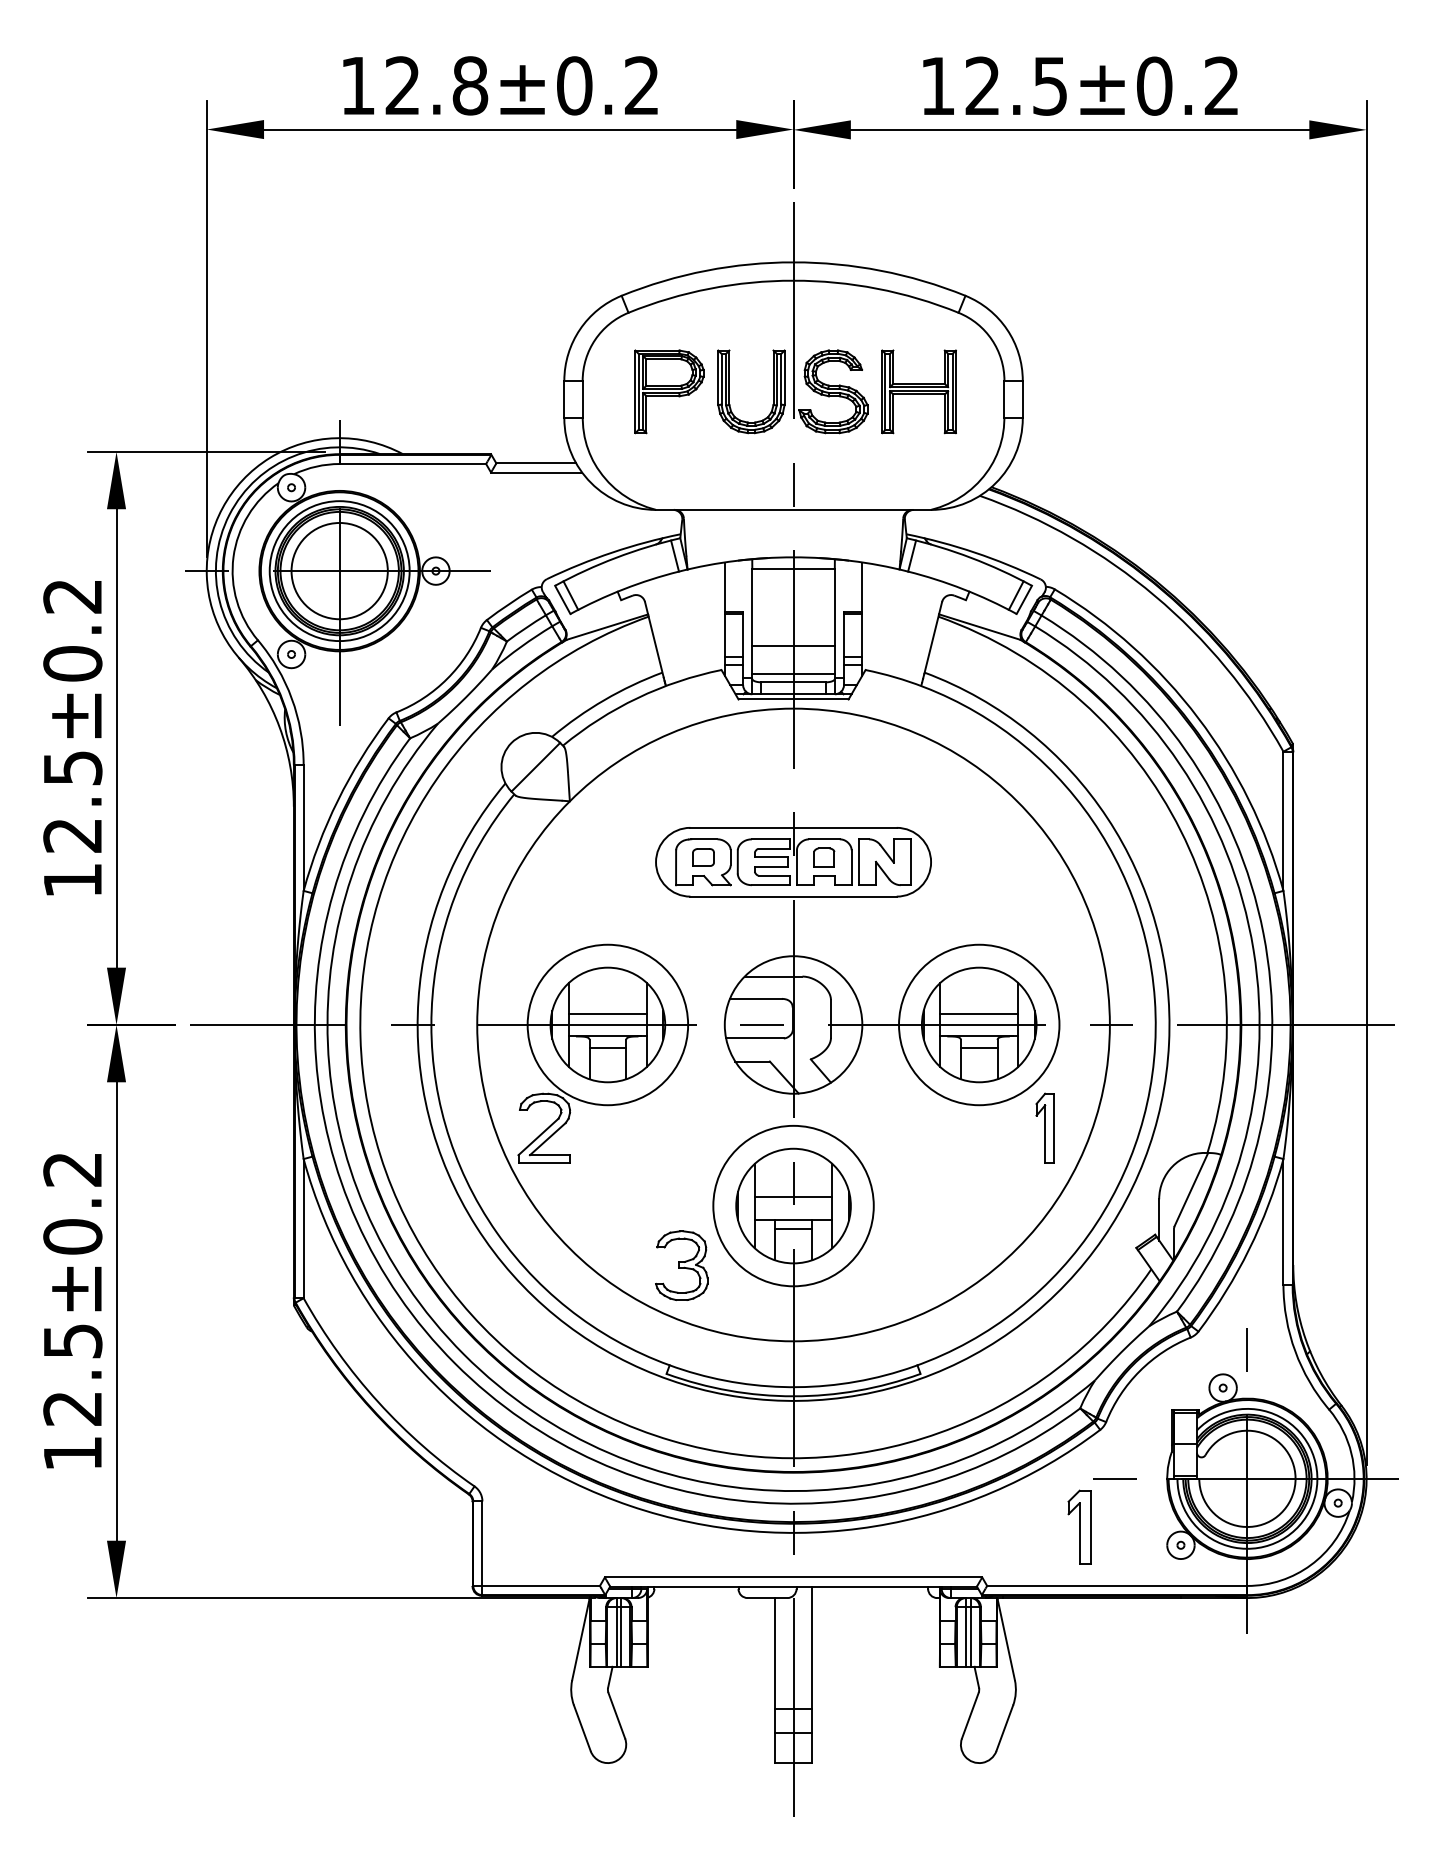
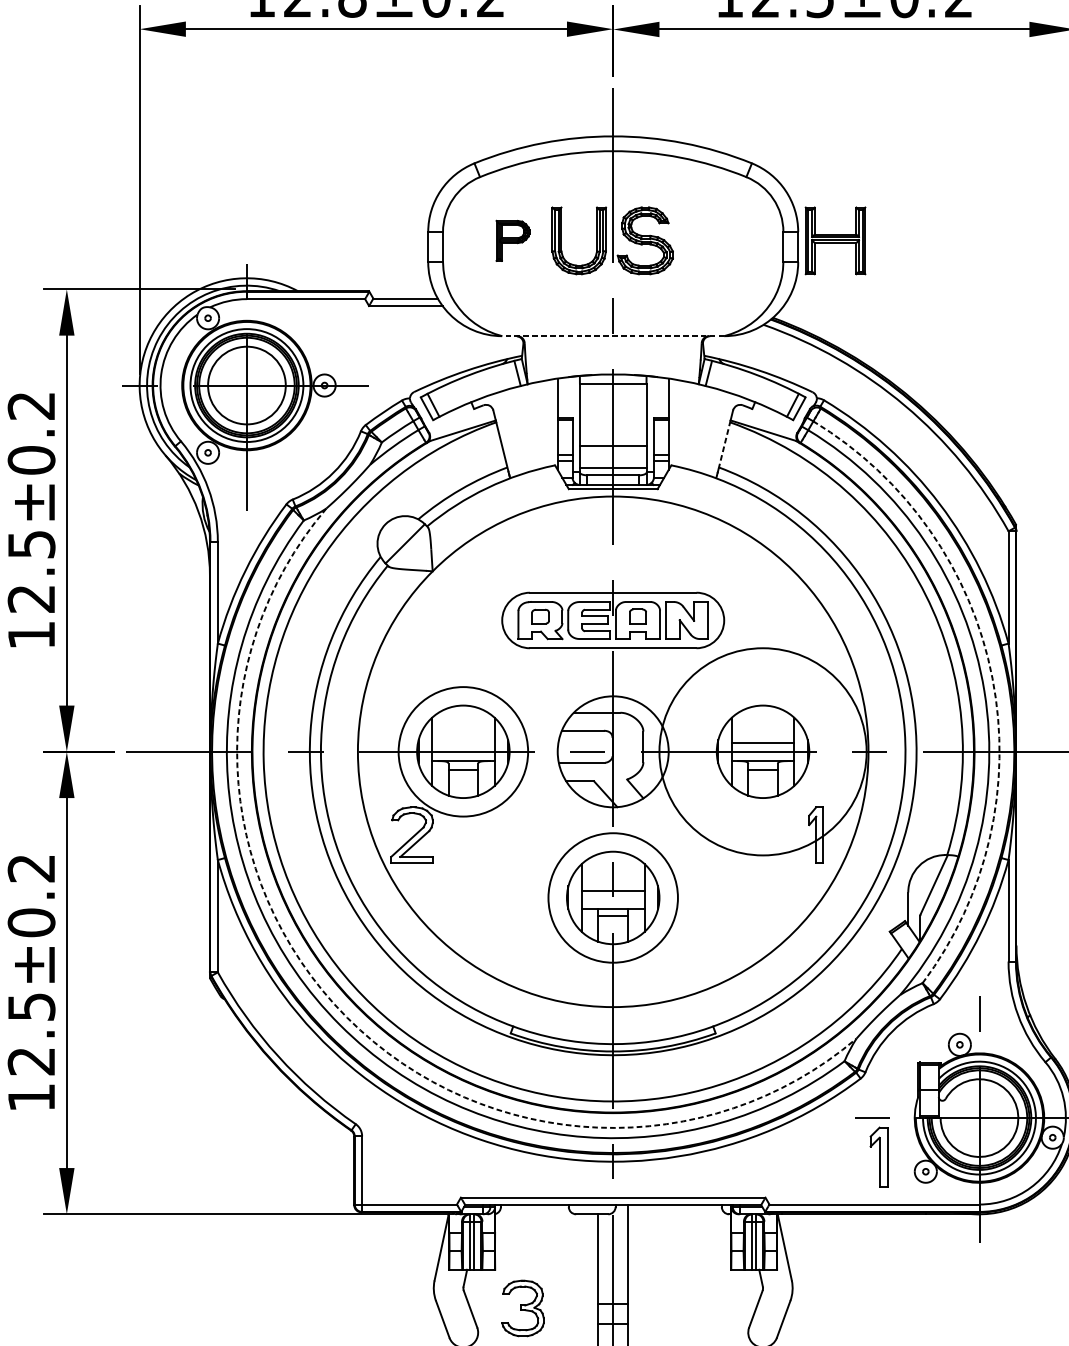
part: (669, 391) -> (513, 240), size x0.6
part: (918, 391) -> (835, 240), moved
line: (793, 509) -> (613, 335), solid -> dashed
line: (931, 644) -> (724, 444), solid -> dashed
arc: (1263, 933) -> (992, 678), solid -> dashed
line: (607, 1013) -> (463, 742), removed
circle: (979, 1024) -> (763, 751), size x1.6
part: (681, 1265) -> (522, 1308), moved
arc: (464, 1354) -> (347, 1017), solid -> dashed
part: (1079, 1526) -> (879, 1156), moved

